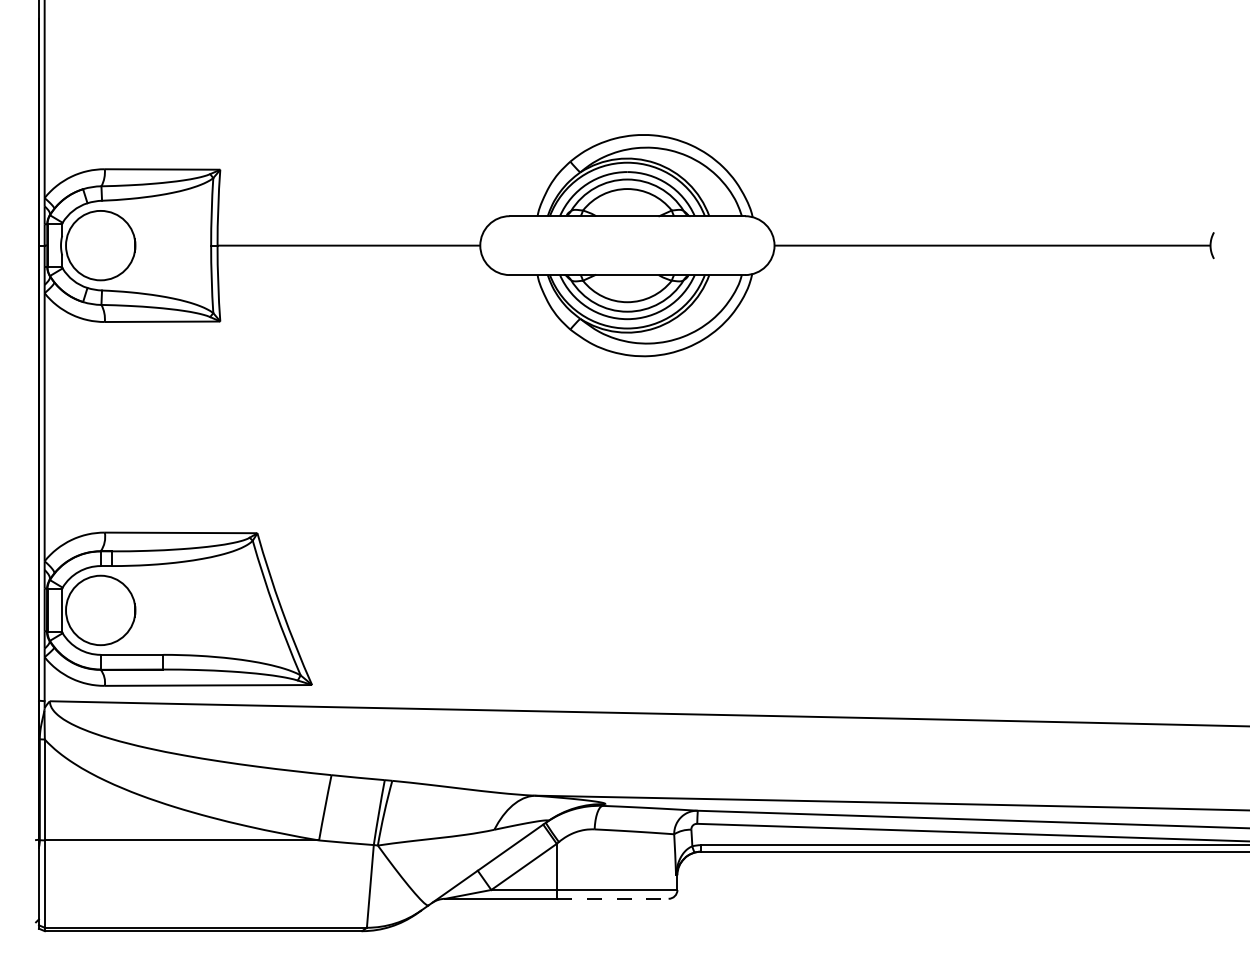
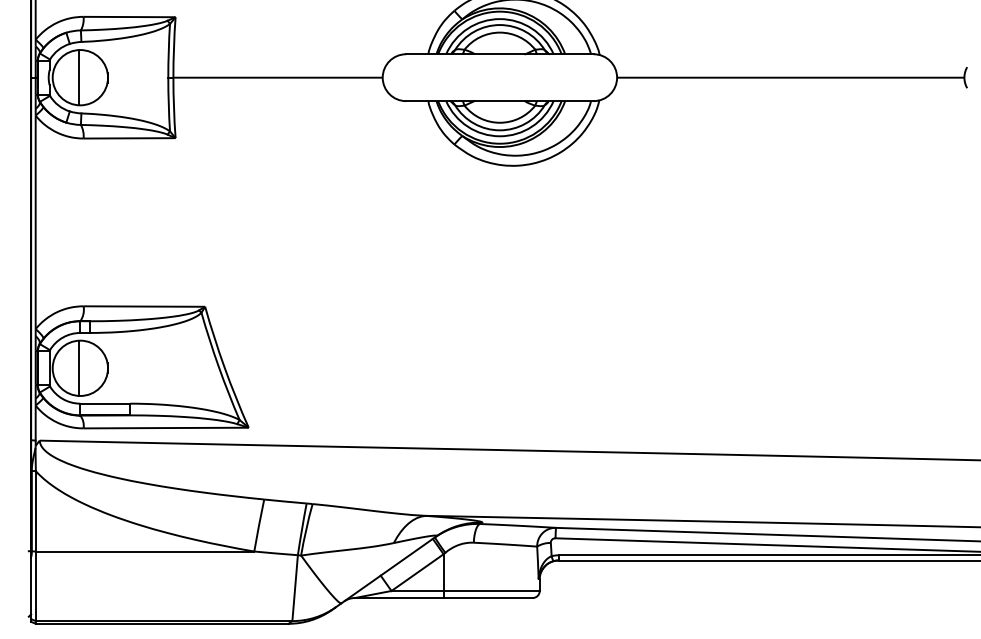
line: (99, 245) -> (79, 77), added
line: (99, 610) -> (79, 368), added
line: (612, 898) -> (488, 597), dashed -> solid

